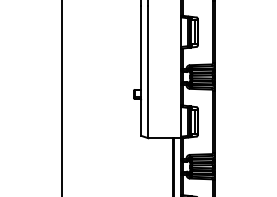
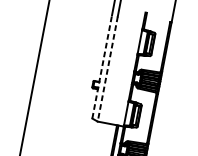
line: (141, 71) -> (102, 67), solid -> dashed
line: (148, 72) -> (107, 69), solid -> dashed

